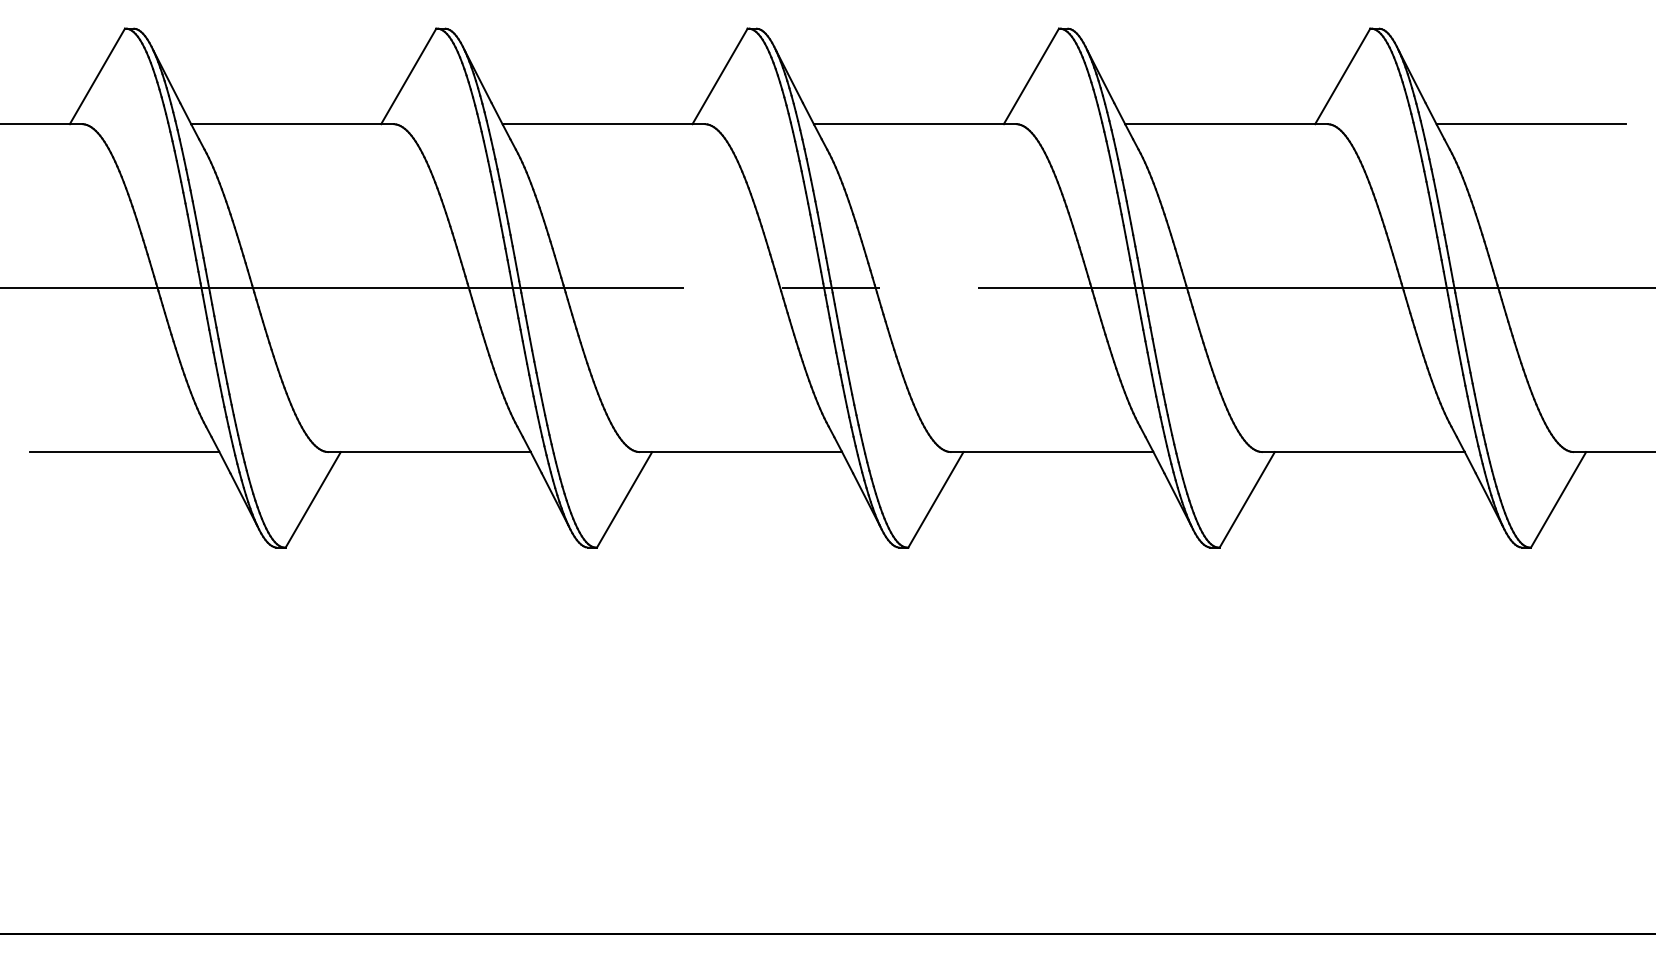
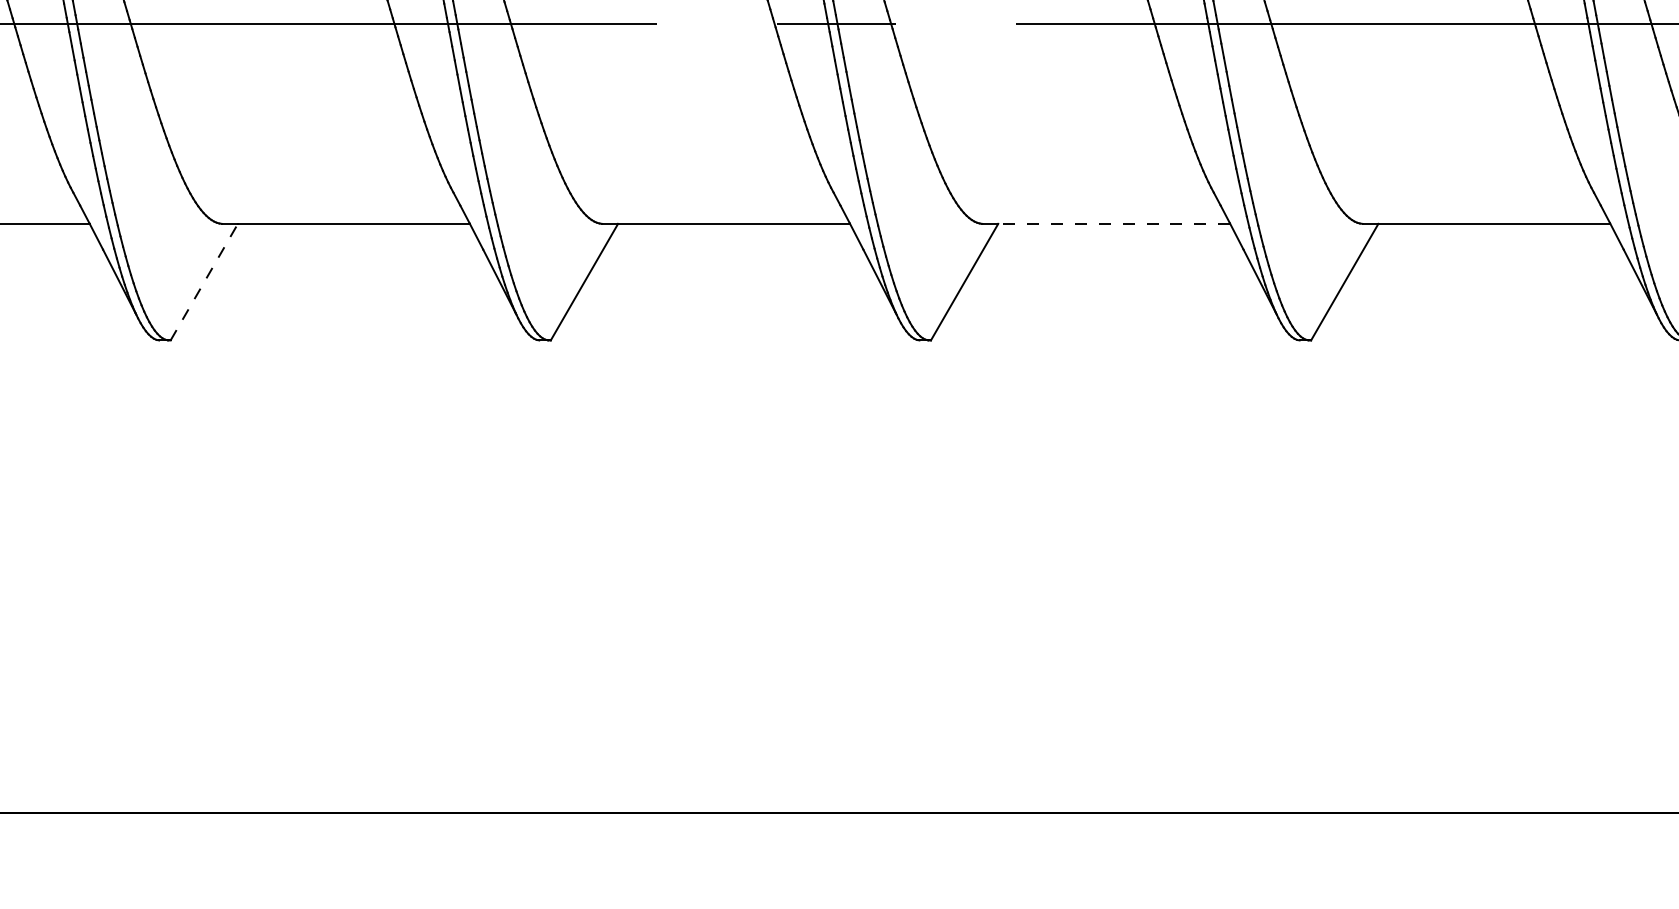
line: (1058, 452) -> (1114, 224), solid -> dashed
line: (313, 499) -> (204, 281), solid -> dashed

